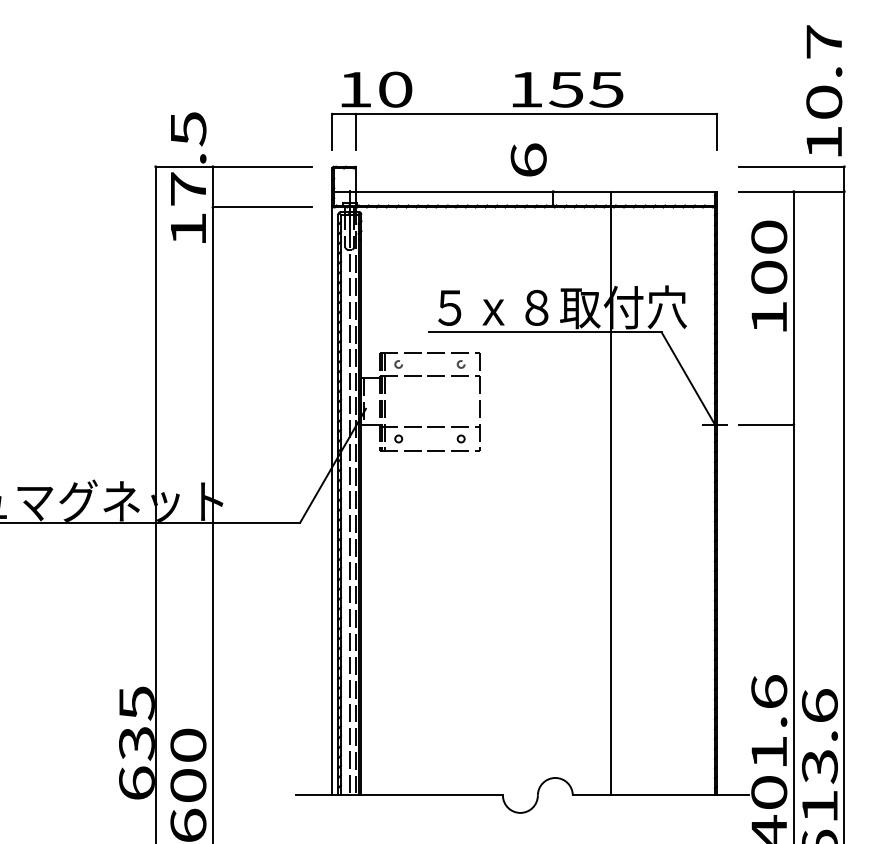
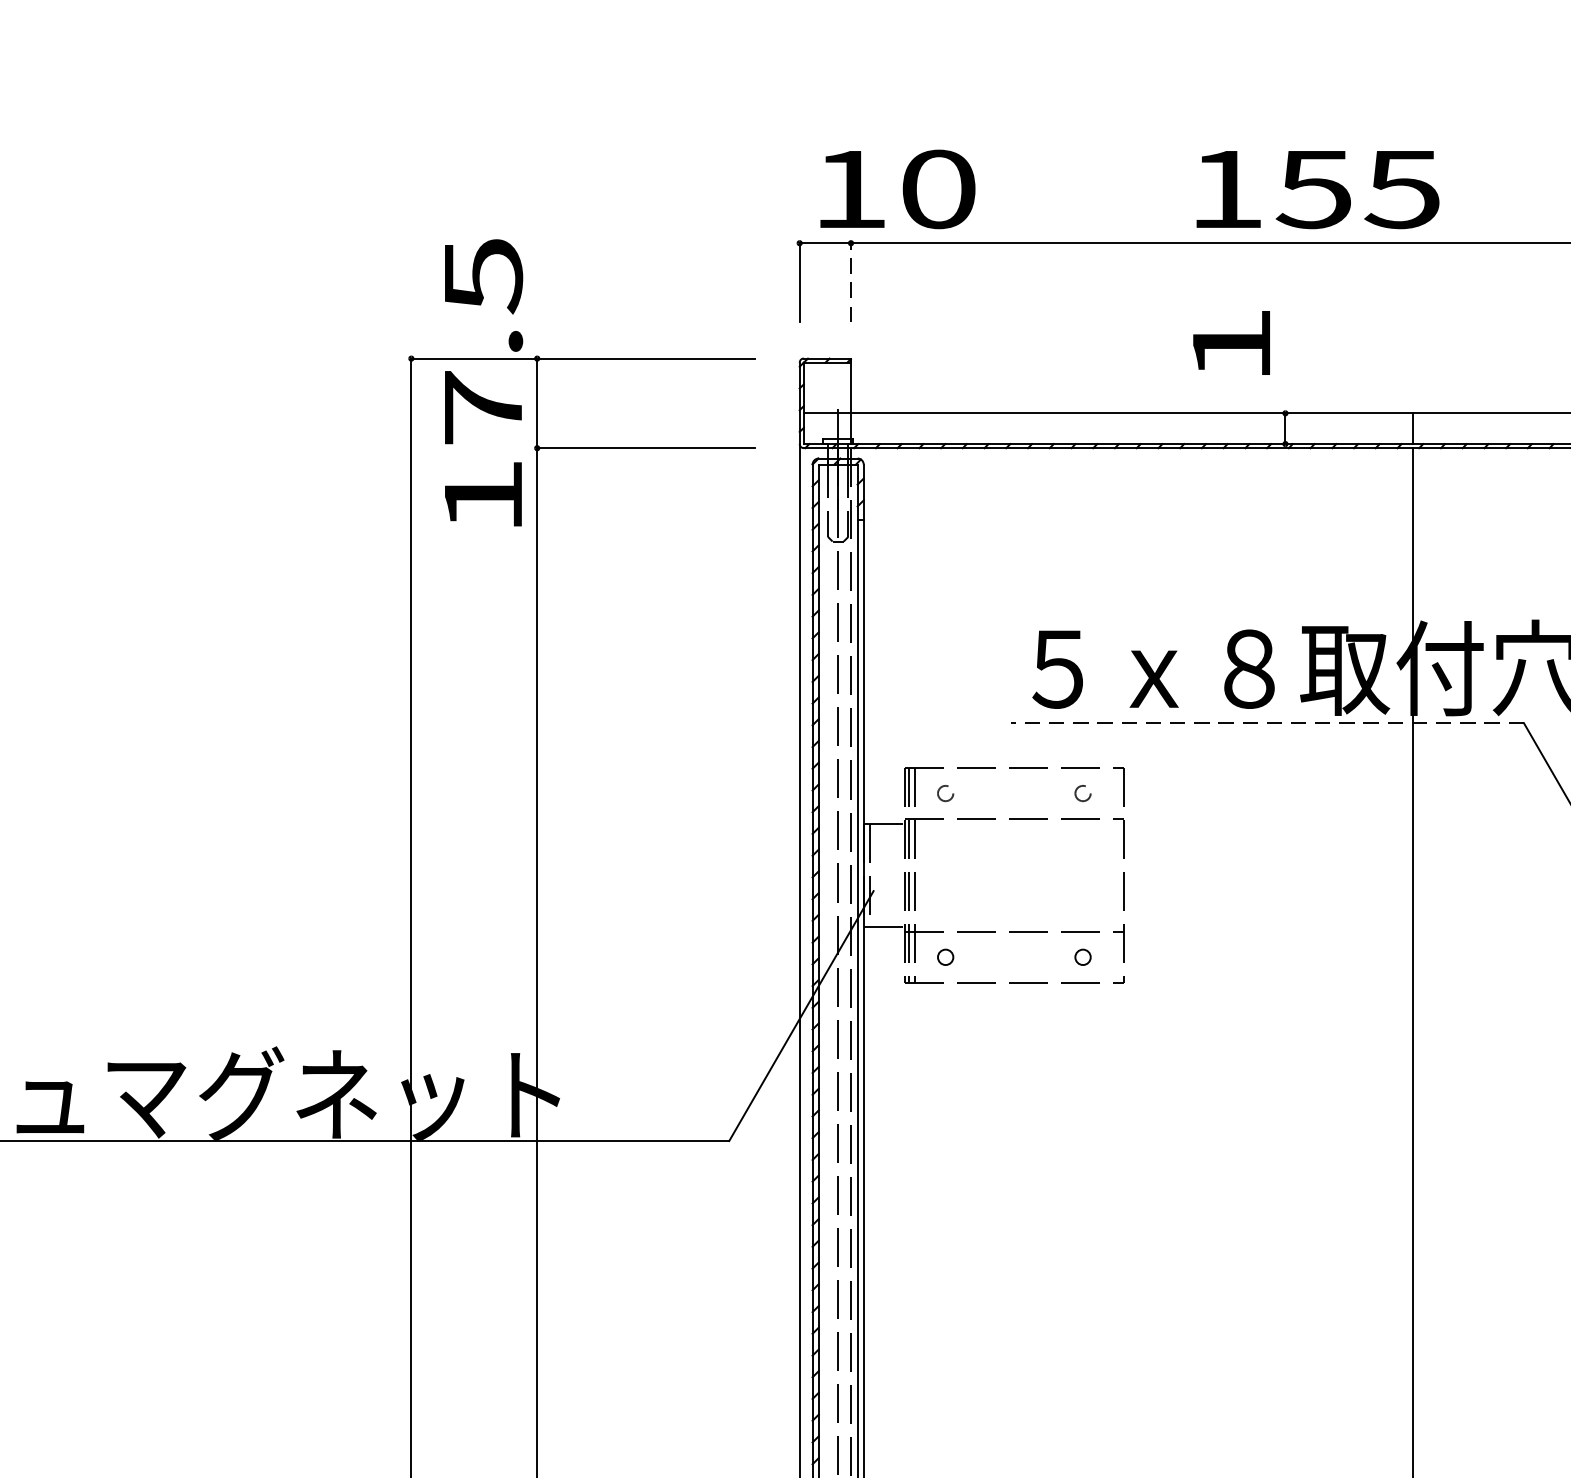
line: (355, 132) -> (850, 283), solid -> dashed
text: (528, 159) -> (1231, 342), 6 -> 1
line: (545, 332) -> (1268, 723), solid -> dashed

